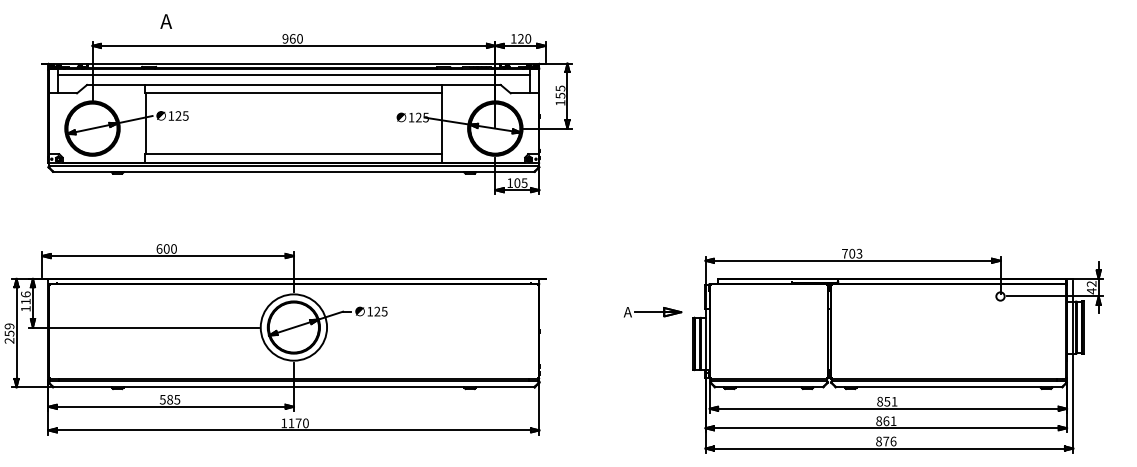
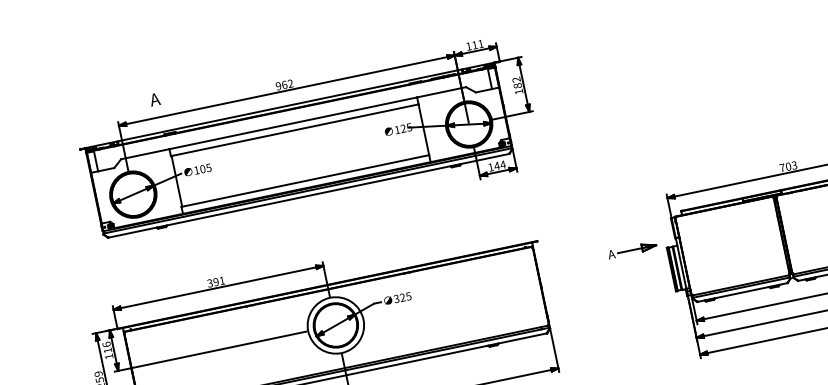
text: (165, 21) -> (154, 99), moved
text: (299, 38) -> (290, 83), 960 -> 962
text: (524, 38) -> (477, 44), 120 -> 111
line: (293, 75) -> (291, 115), removed
text: (560, 91) -> (517, 82), 155 -> 182
text: (178, 115) -> (202, 168), 125 -> 105
text: (520, 183) -> (499, 165), 105 -> 144
text: (166, 248) -> (215, 281), 600 -> 391
text: (369, 311) -> (396, 298), 125 -> 325

